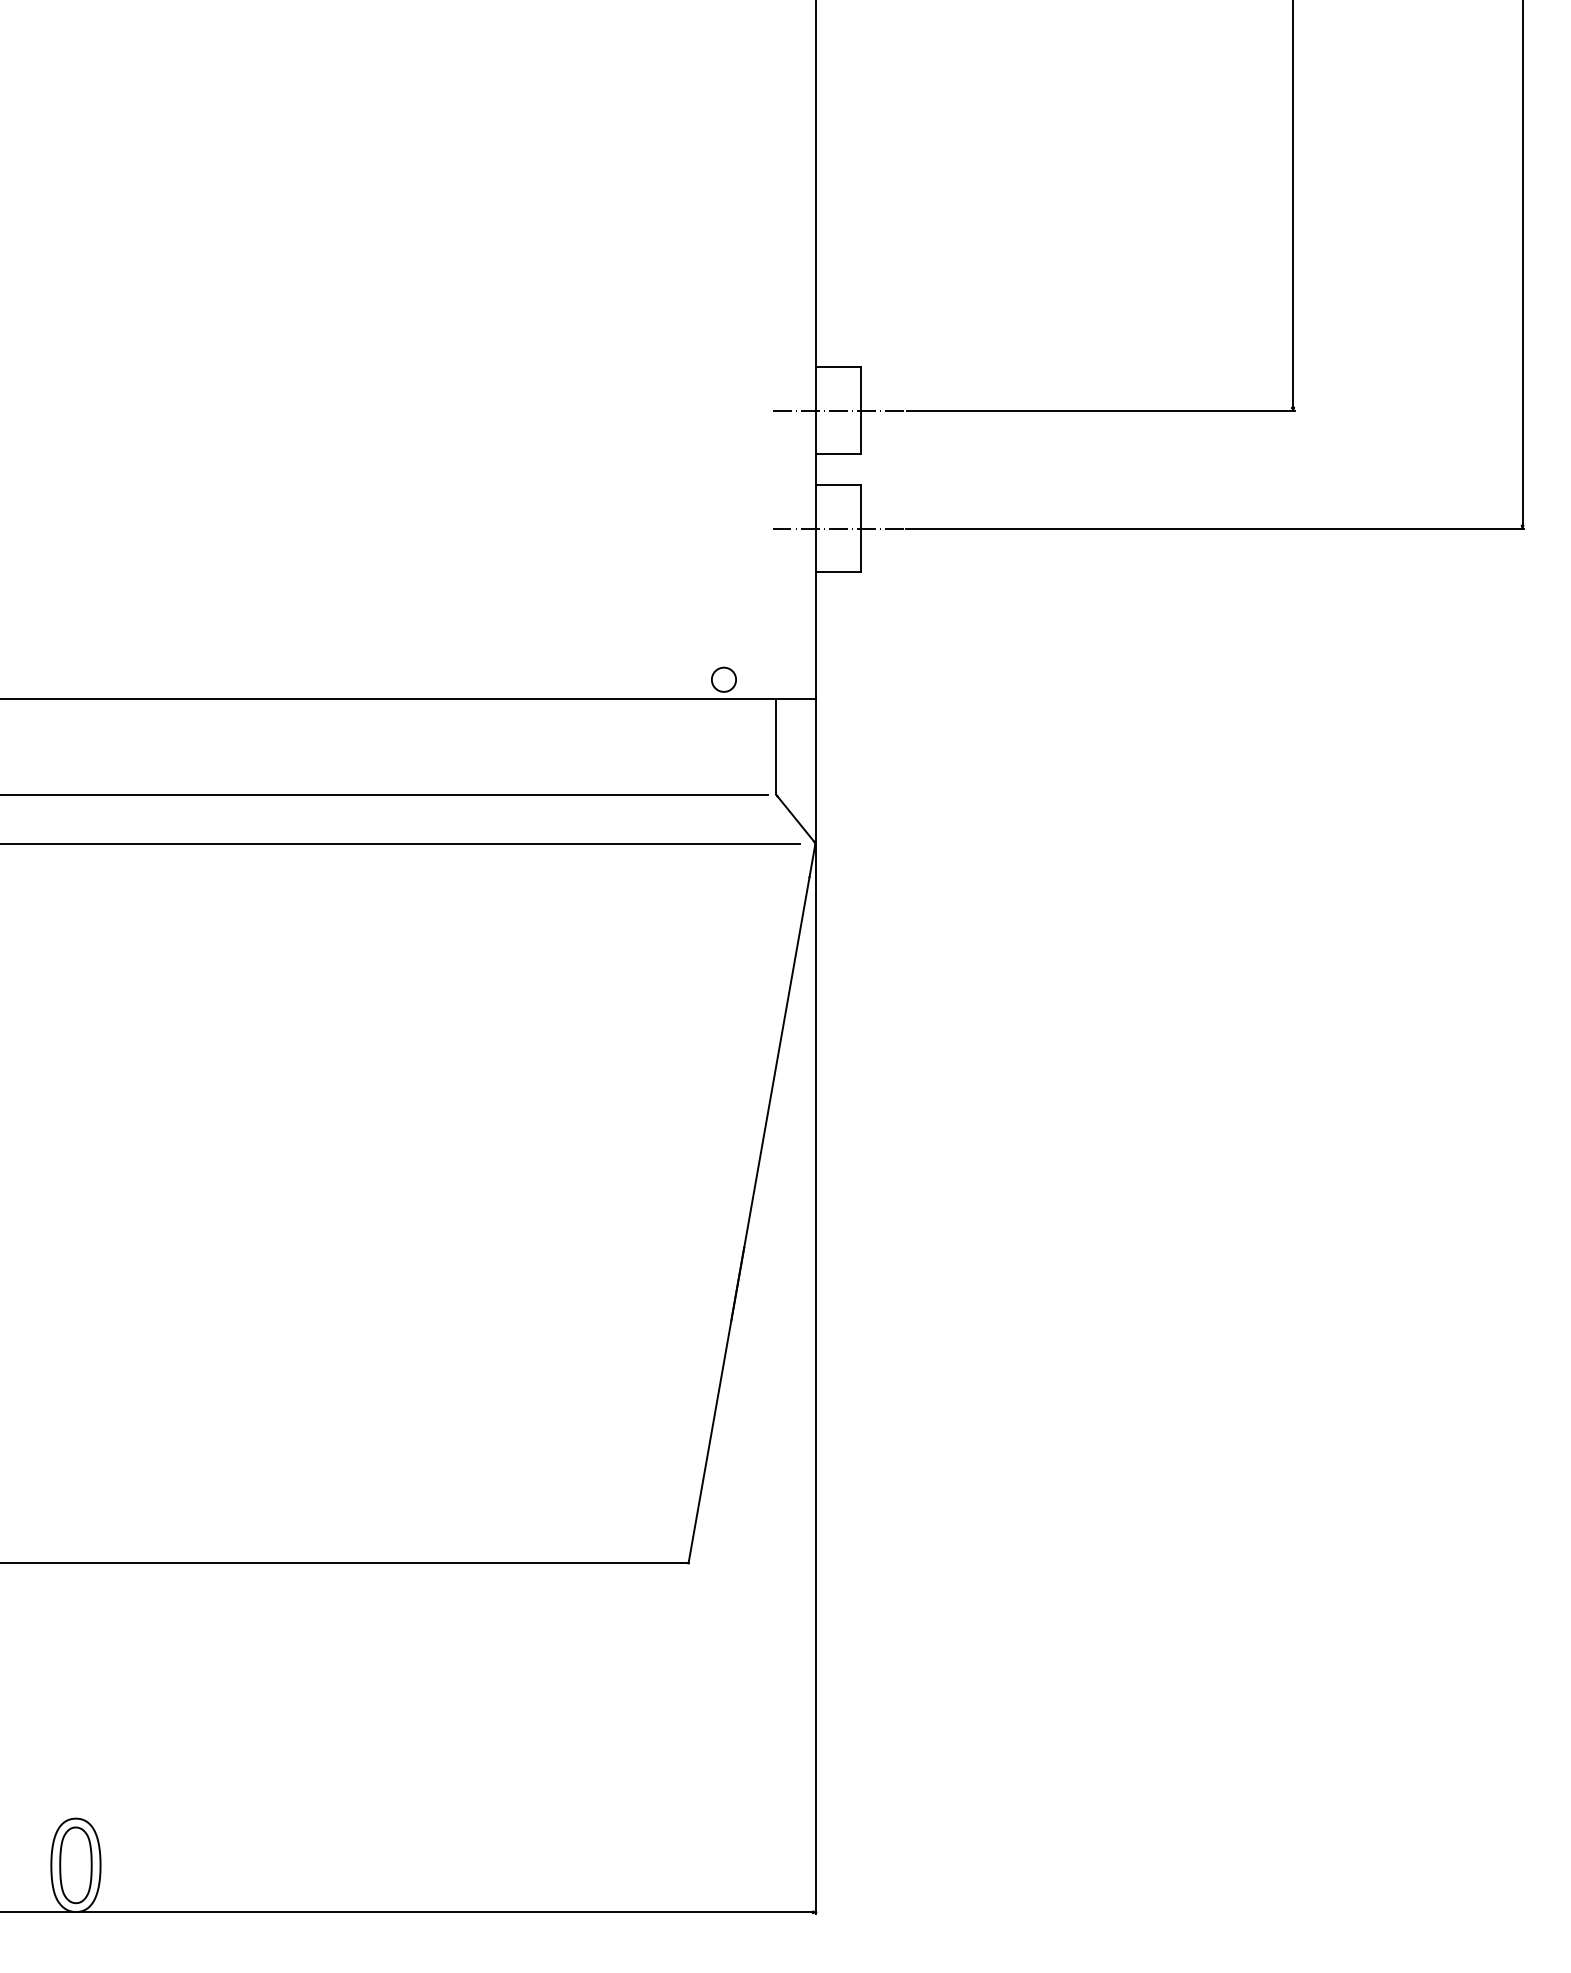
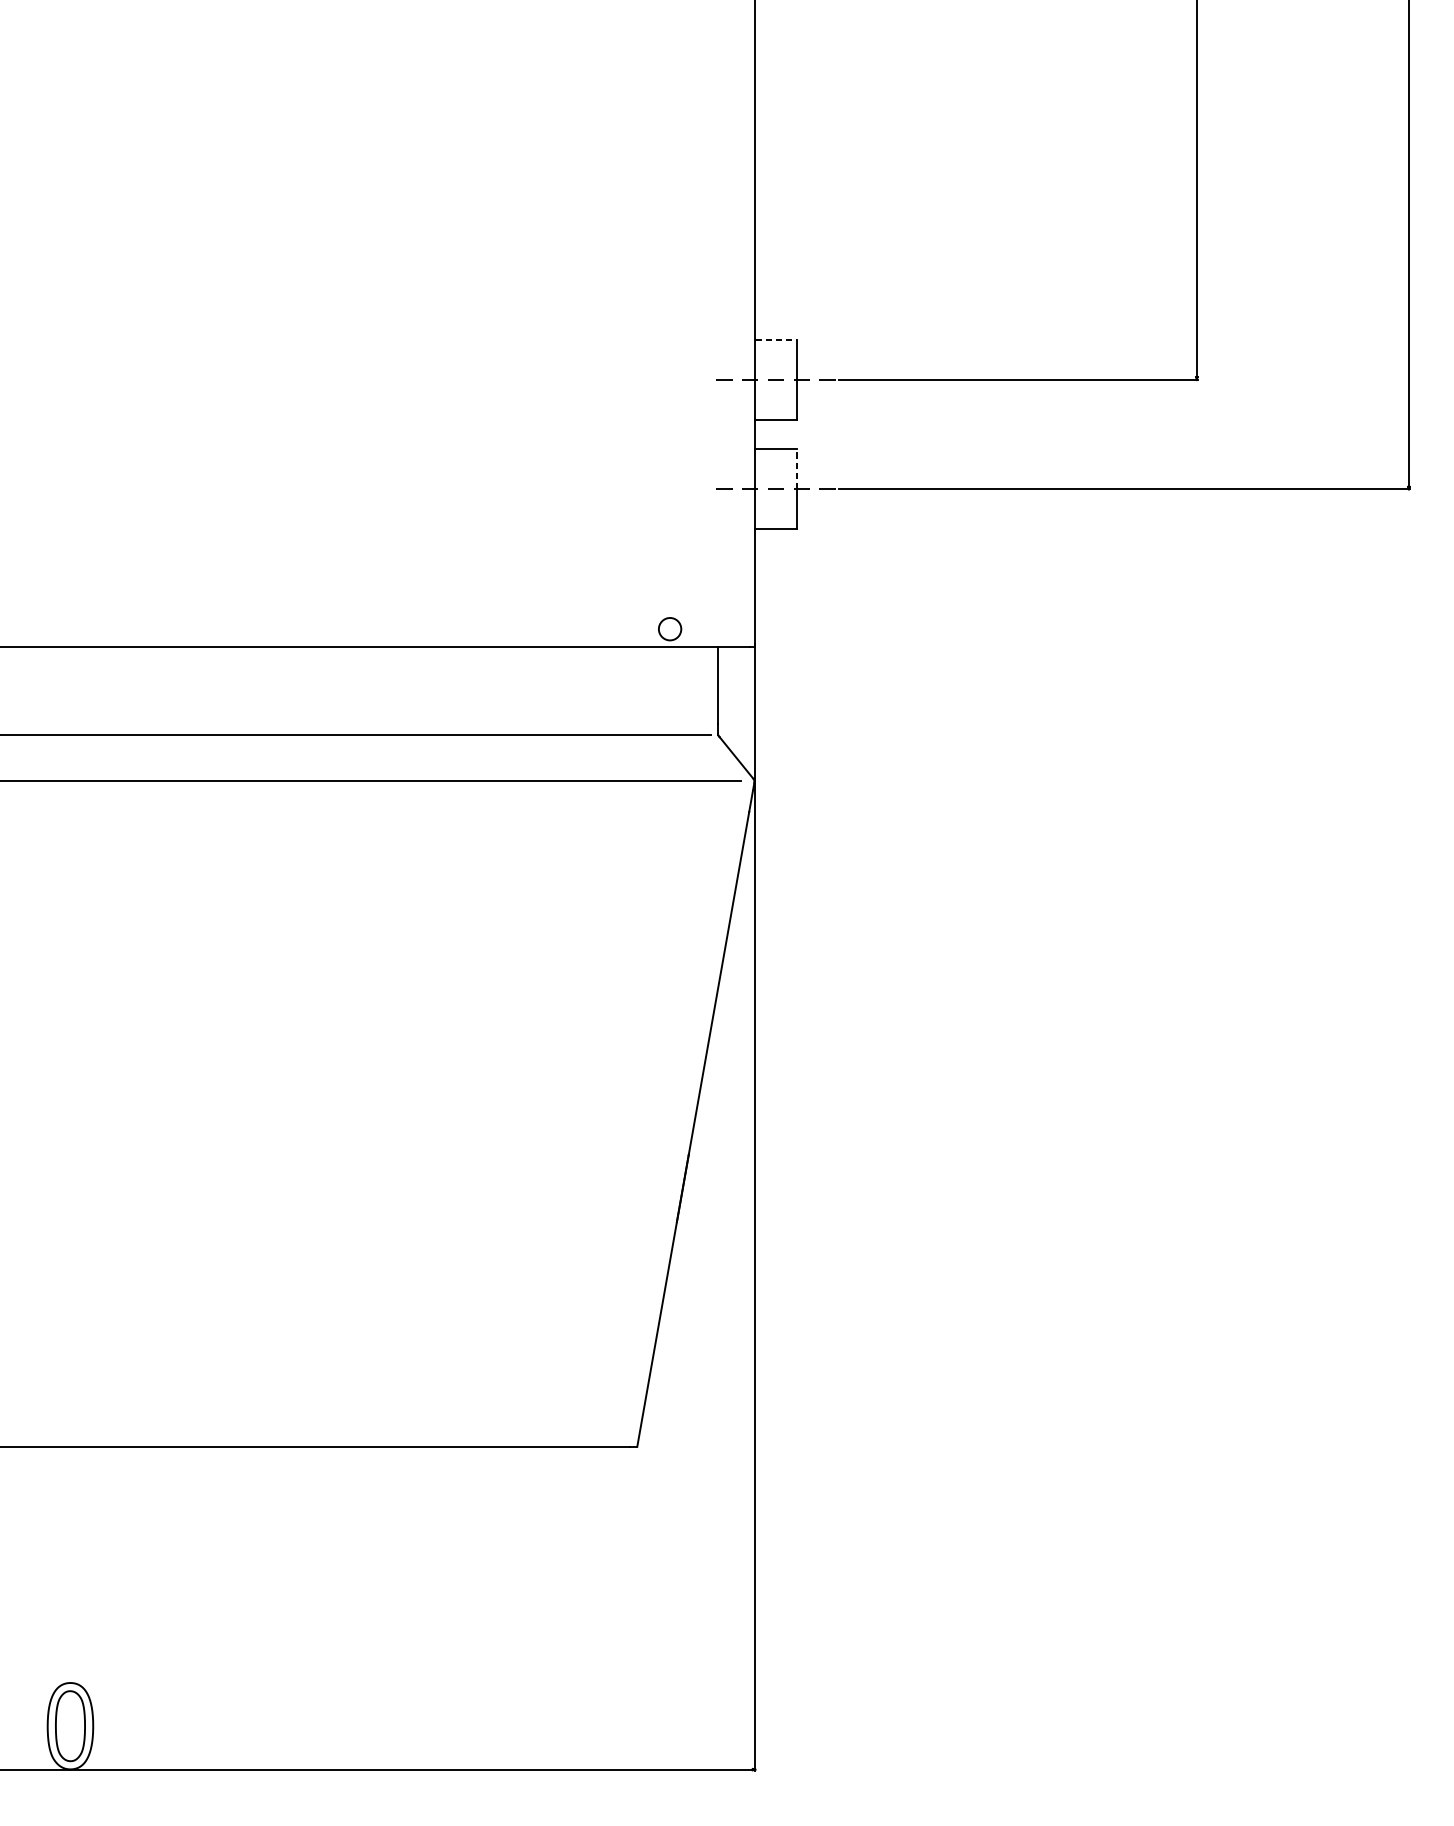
line: (838, 367) -> (776, 340), solid -> dashed
line: (860, 507) -> (796, 469), solid -> dashed

